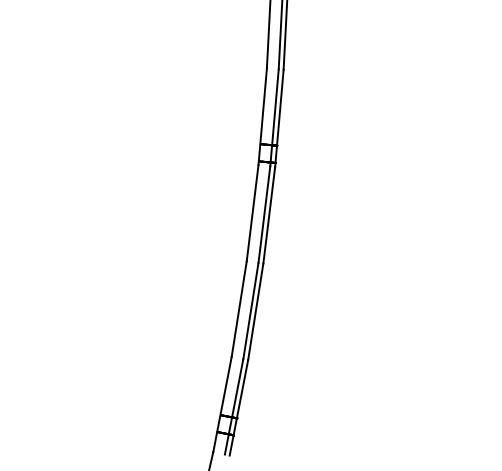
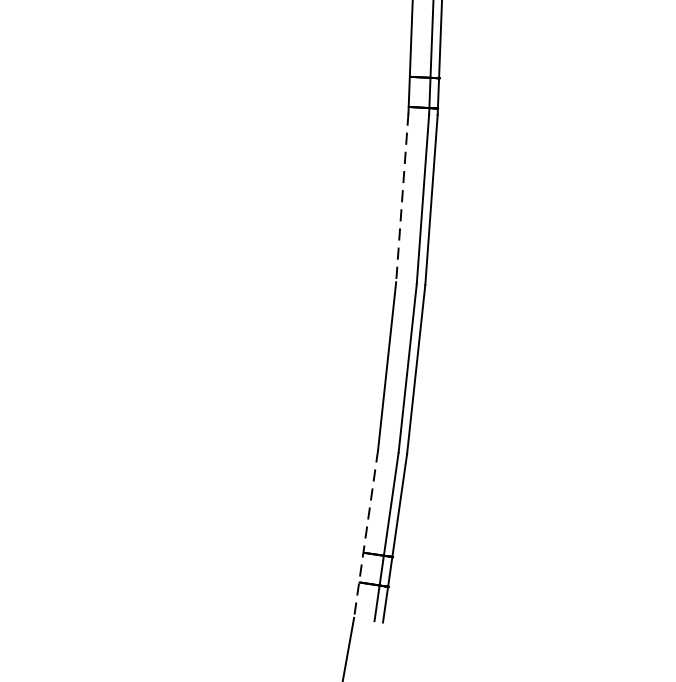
line: (252, 213) -> (402, 198), solid -> dashed
line: (222, 405) -> (366, 535), solid -> dashed

